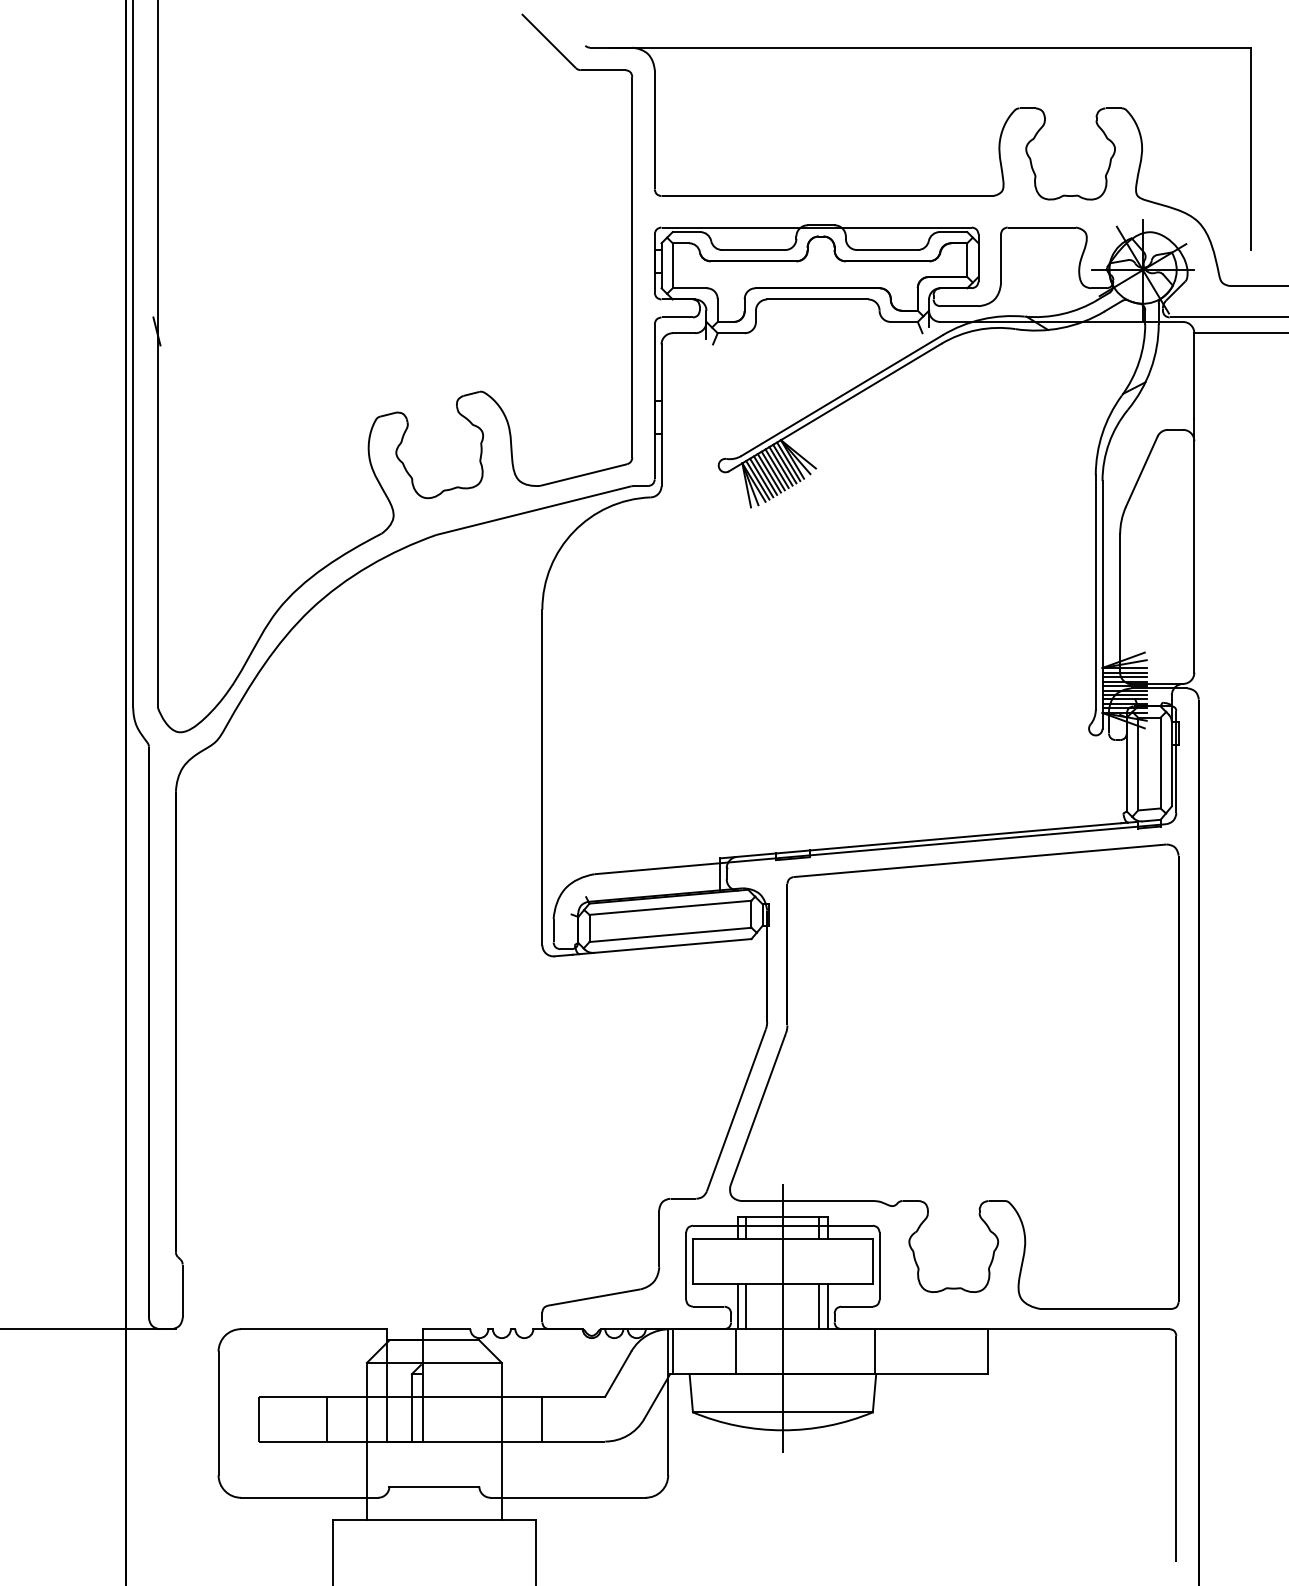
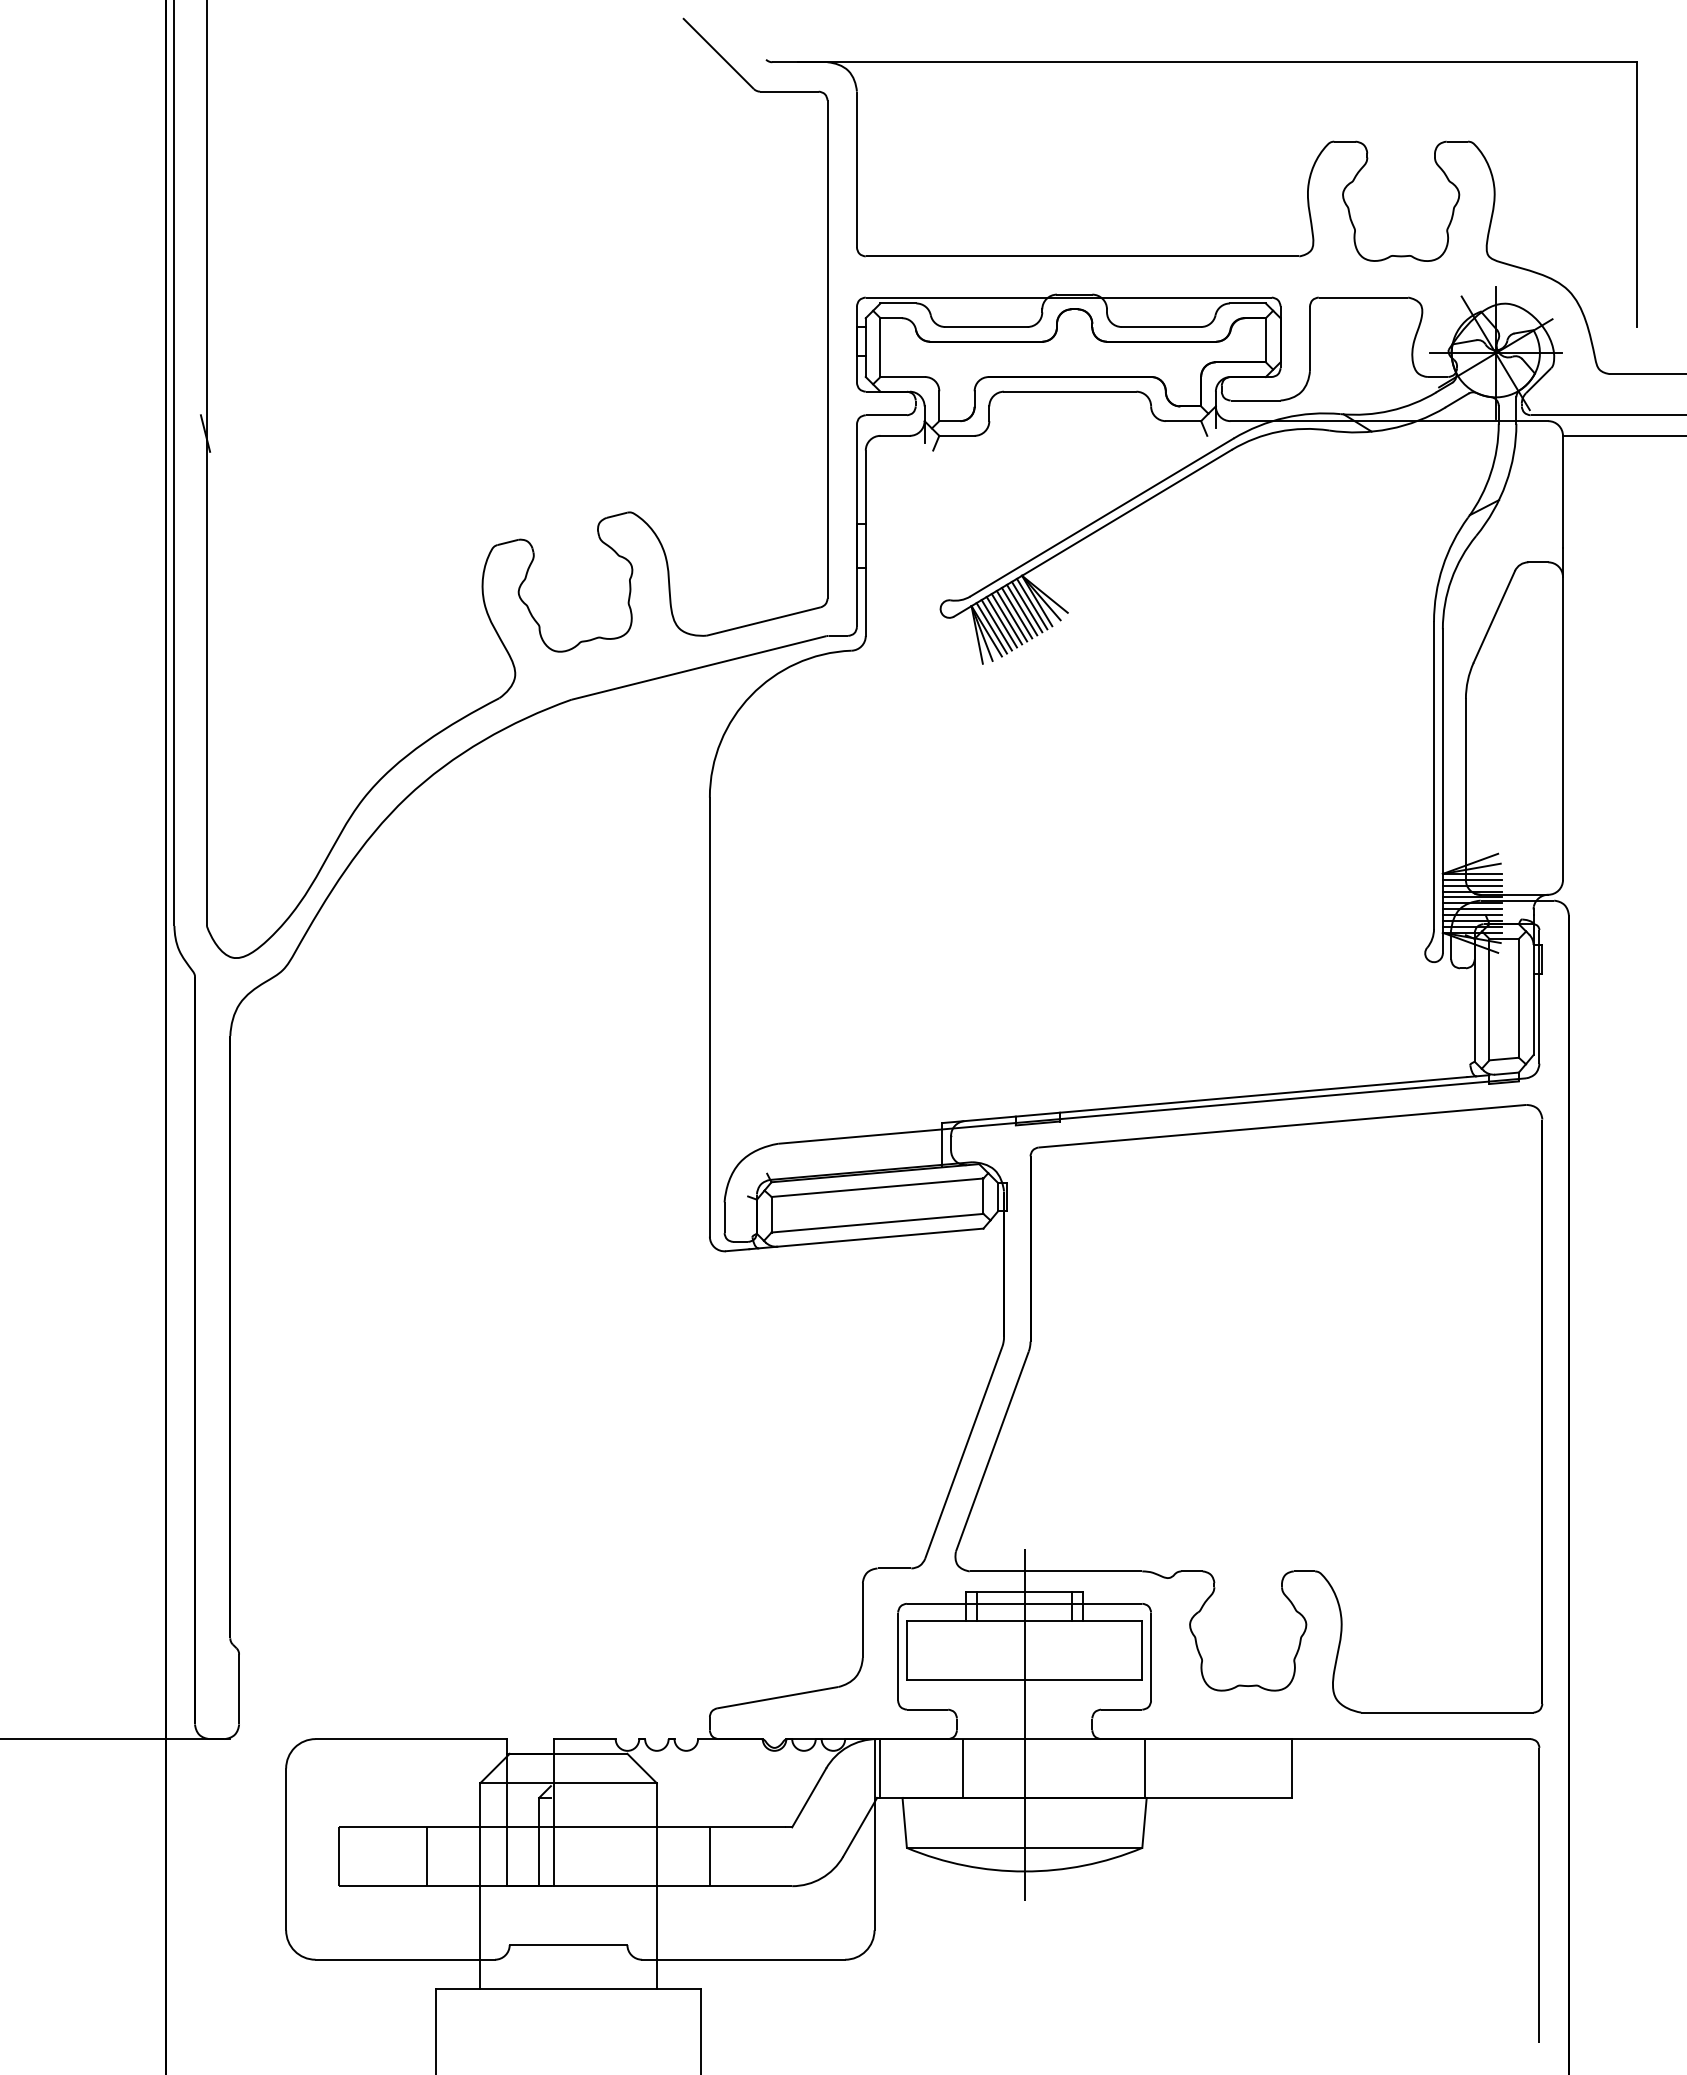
line: (737, 1306) -> (965, 1709), removed
line: (746, 1306) -> (976, 1709), removed
line: (819, 1306) -> (1072, 1709), removed
line: (827, 1306) -> (1083, 1709), removed

